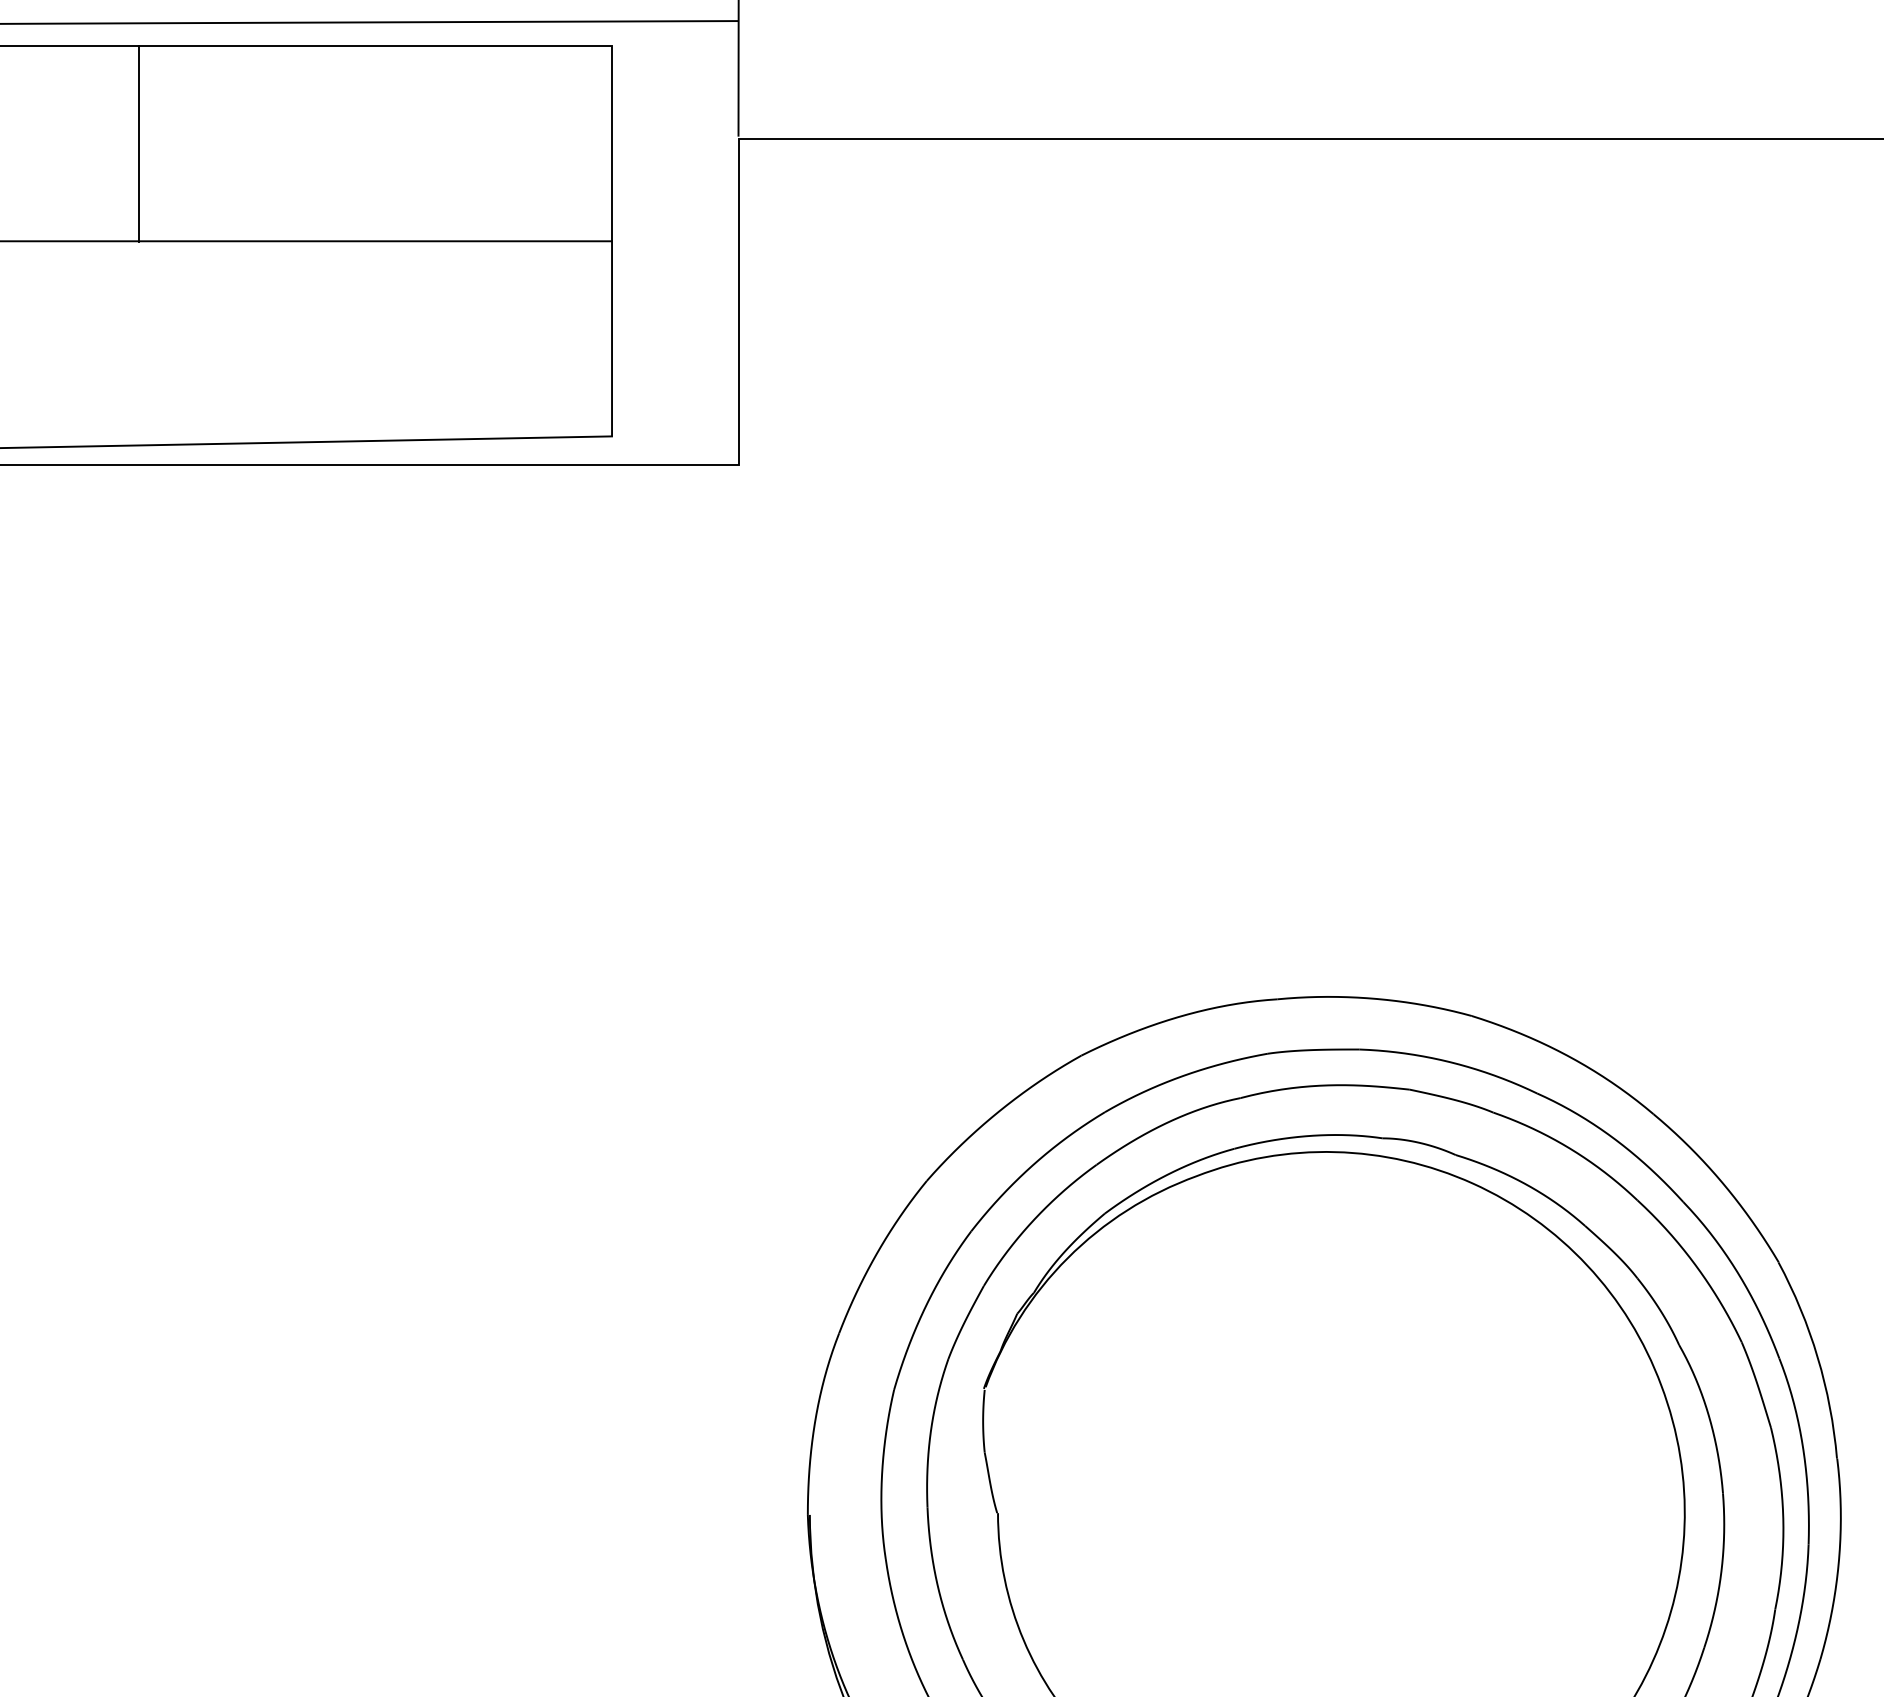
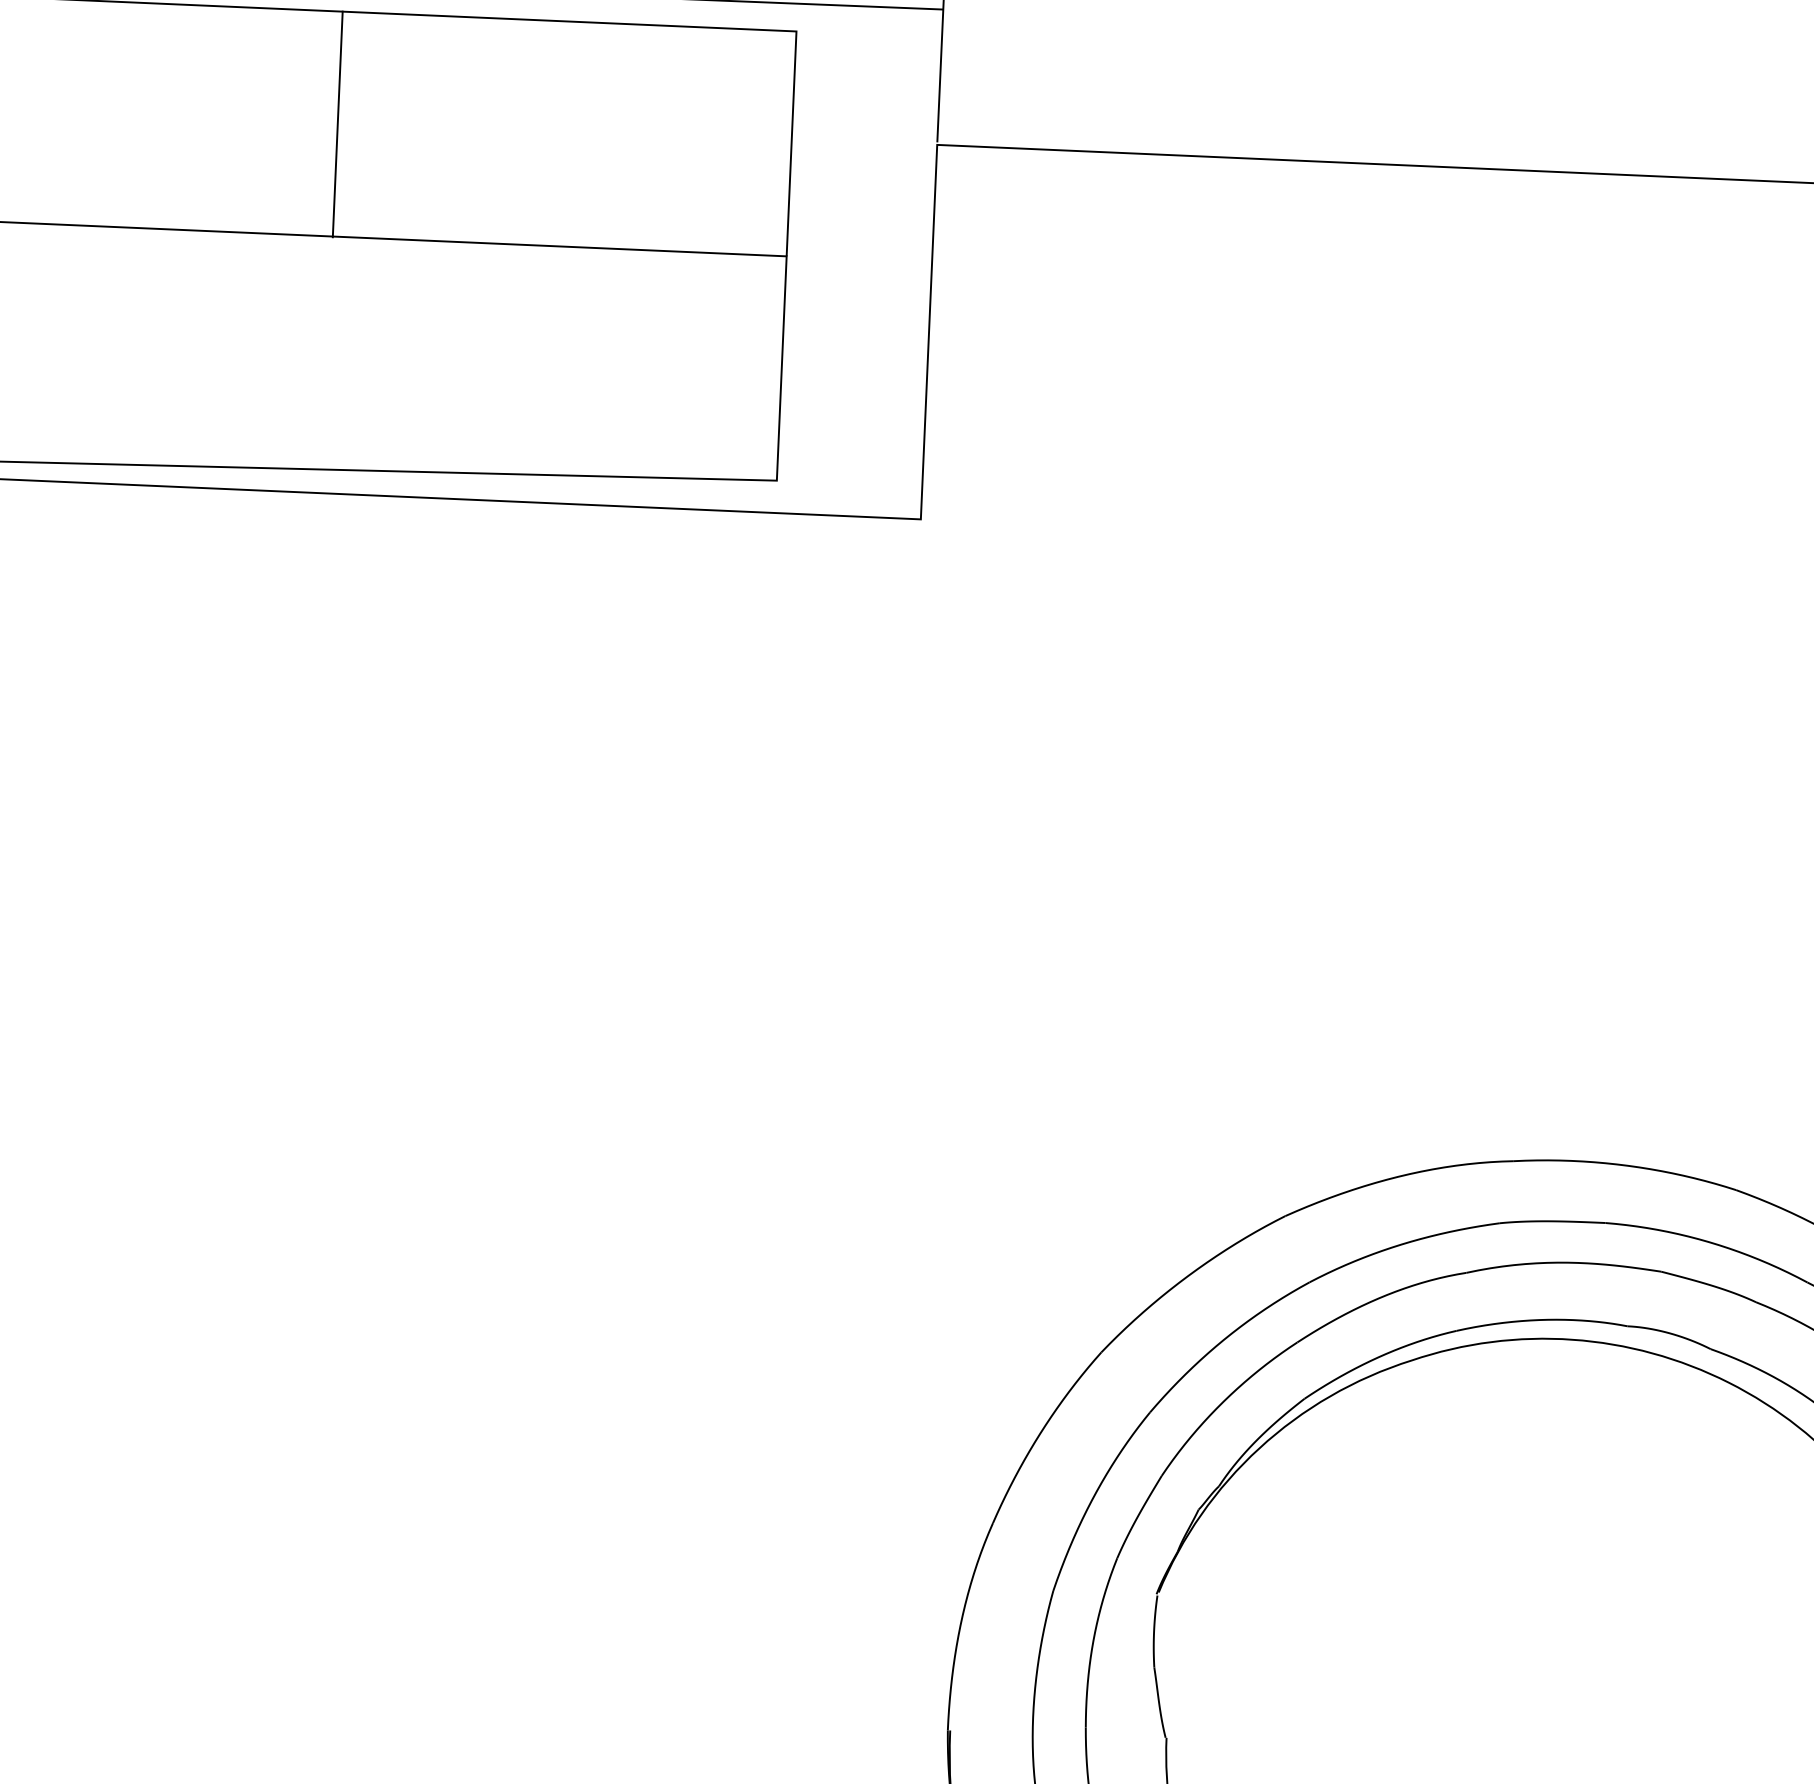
line: (139, 143) -> (338, 124), moved

